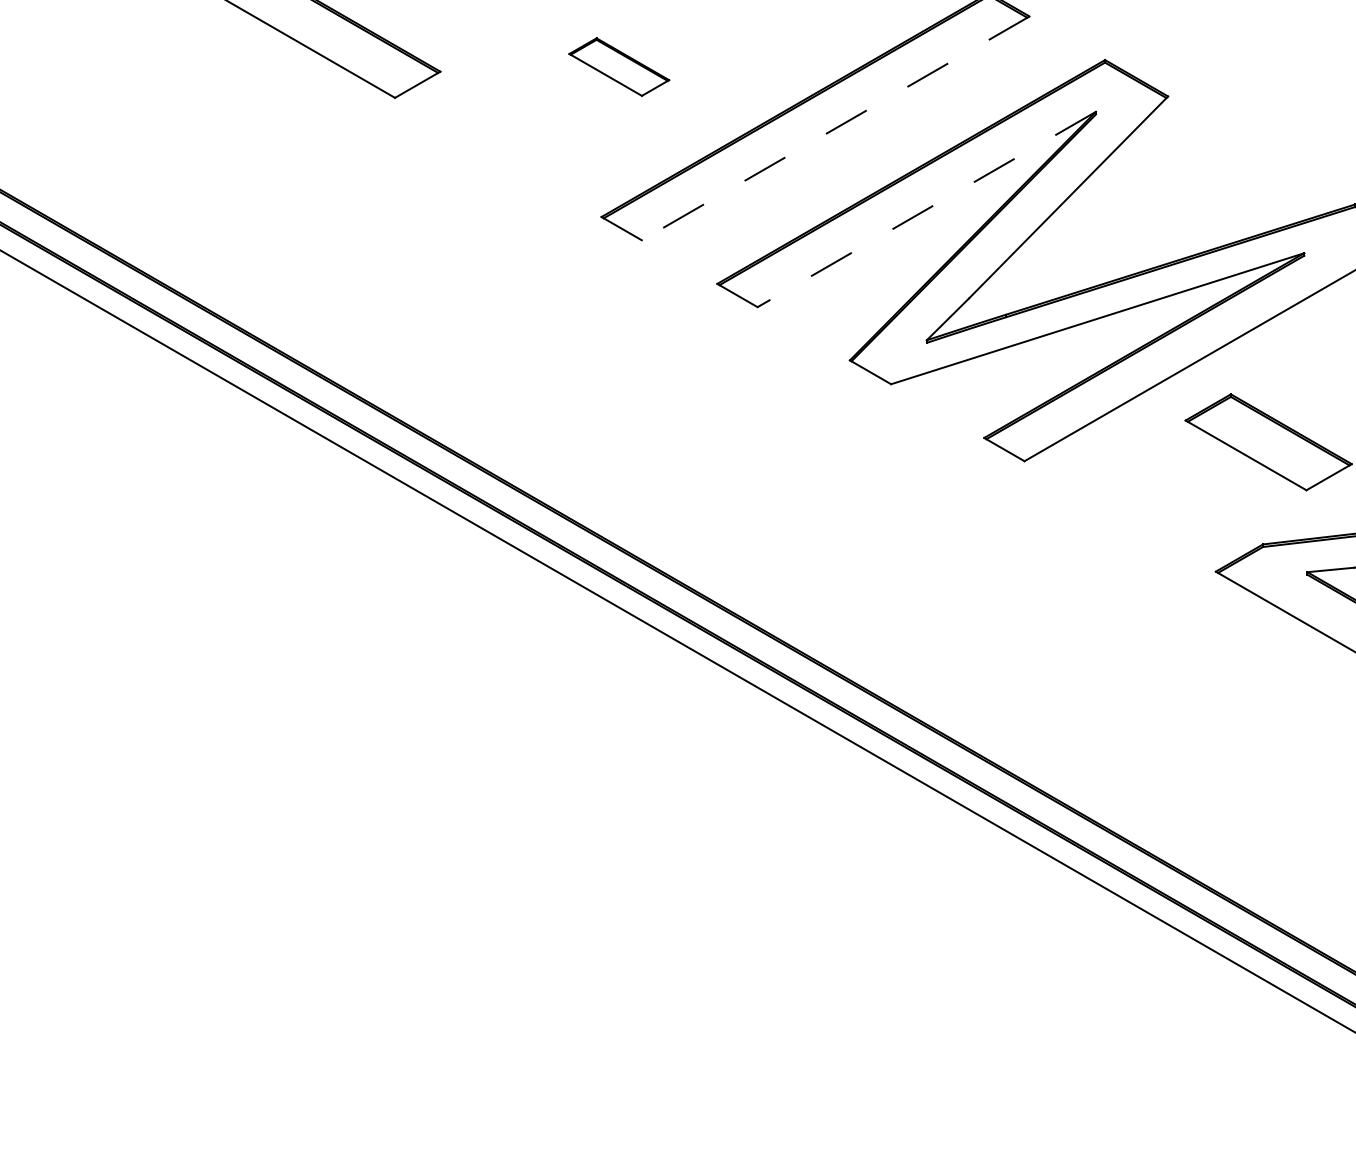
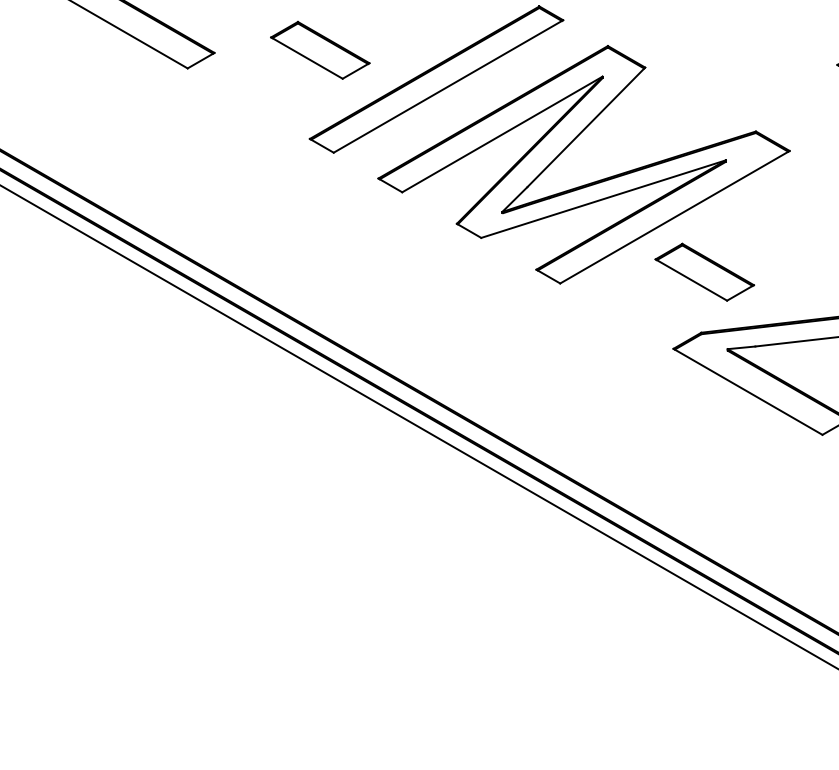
part: (619, 65) -> (320, 49), size x1.67
line: (835, 128) -> (448, 86), dashed -> solid
line: (926, 209) -> (502, 134), dashed -> solid

